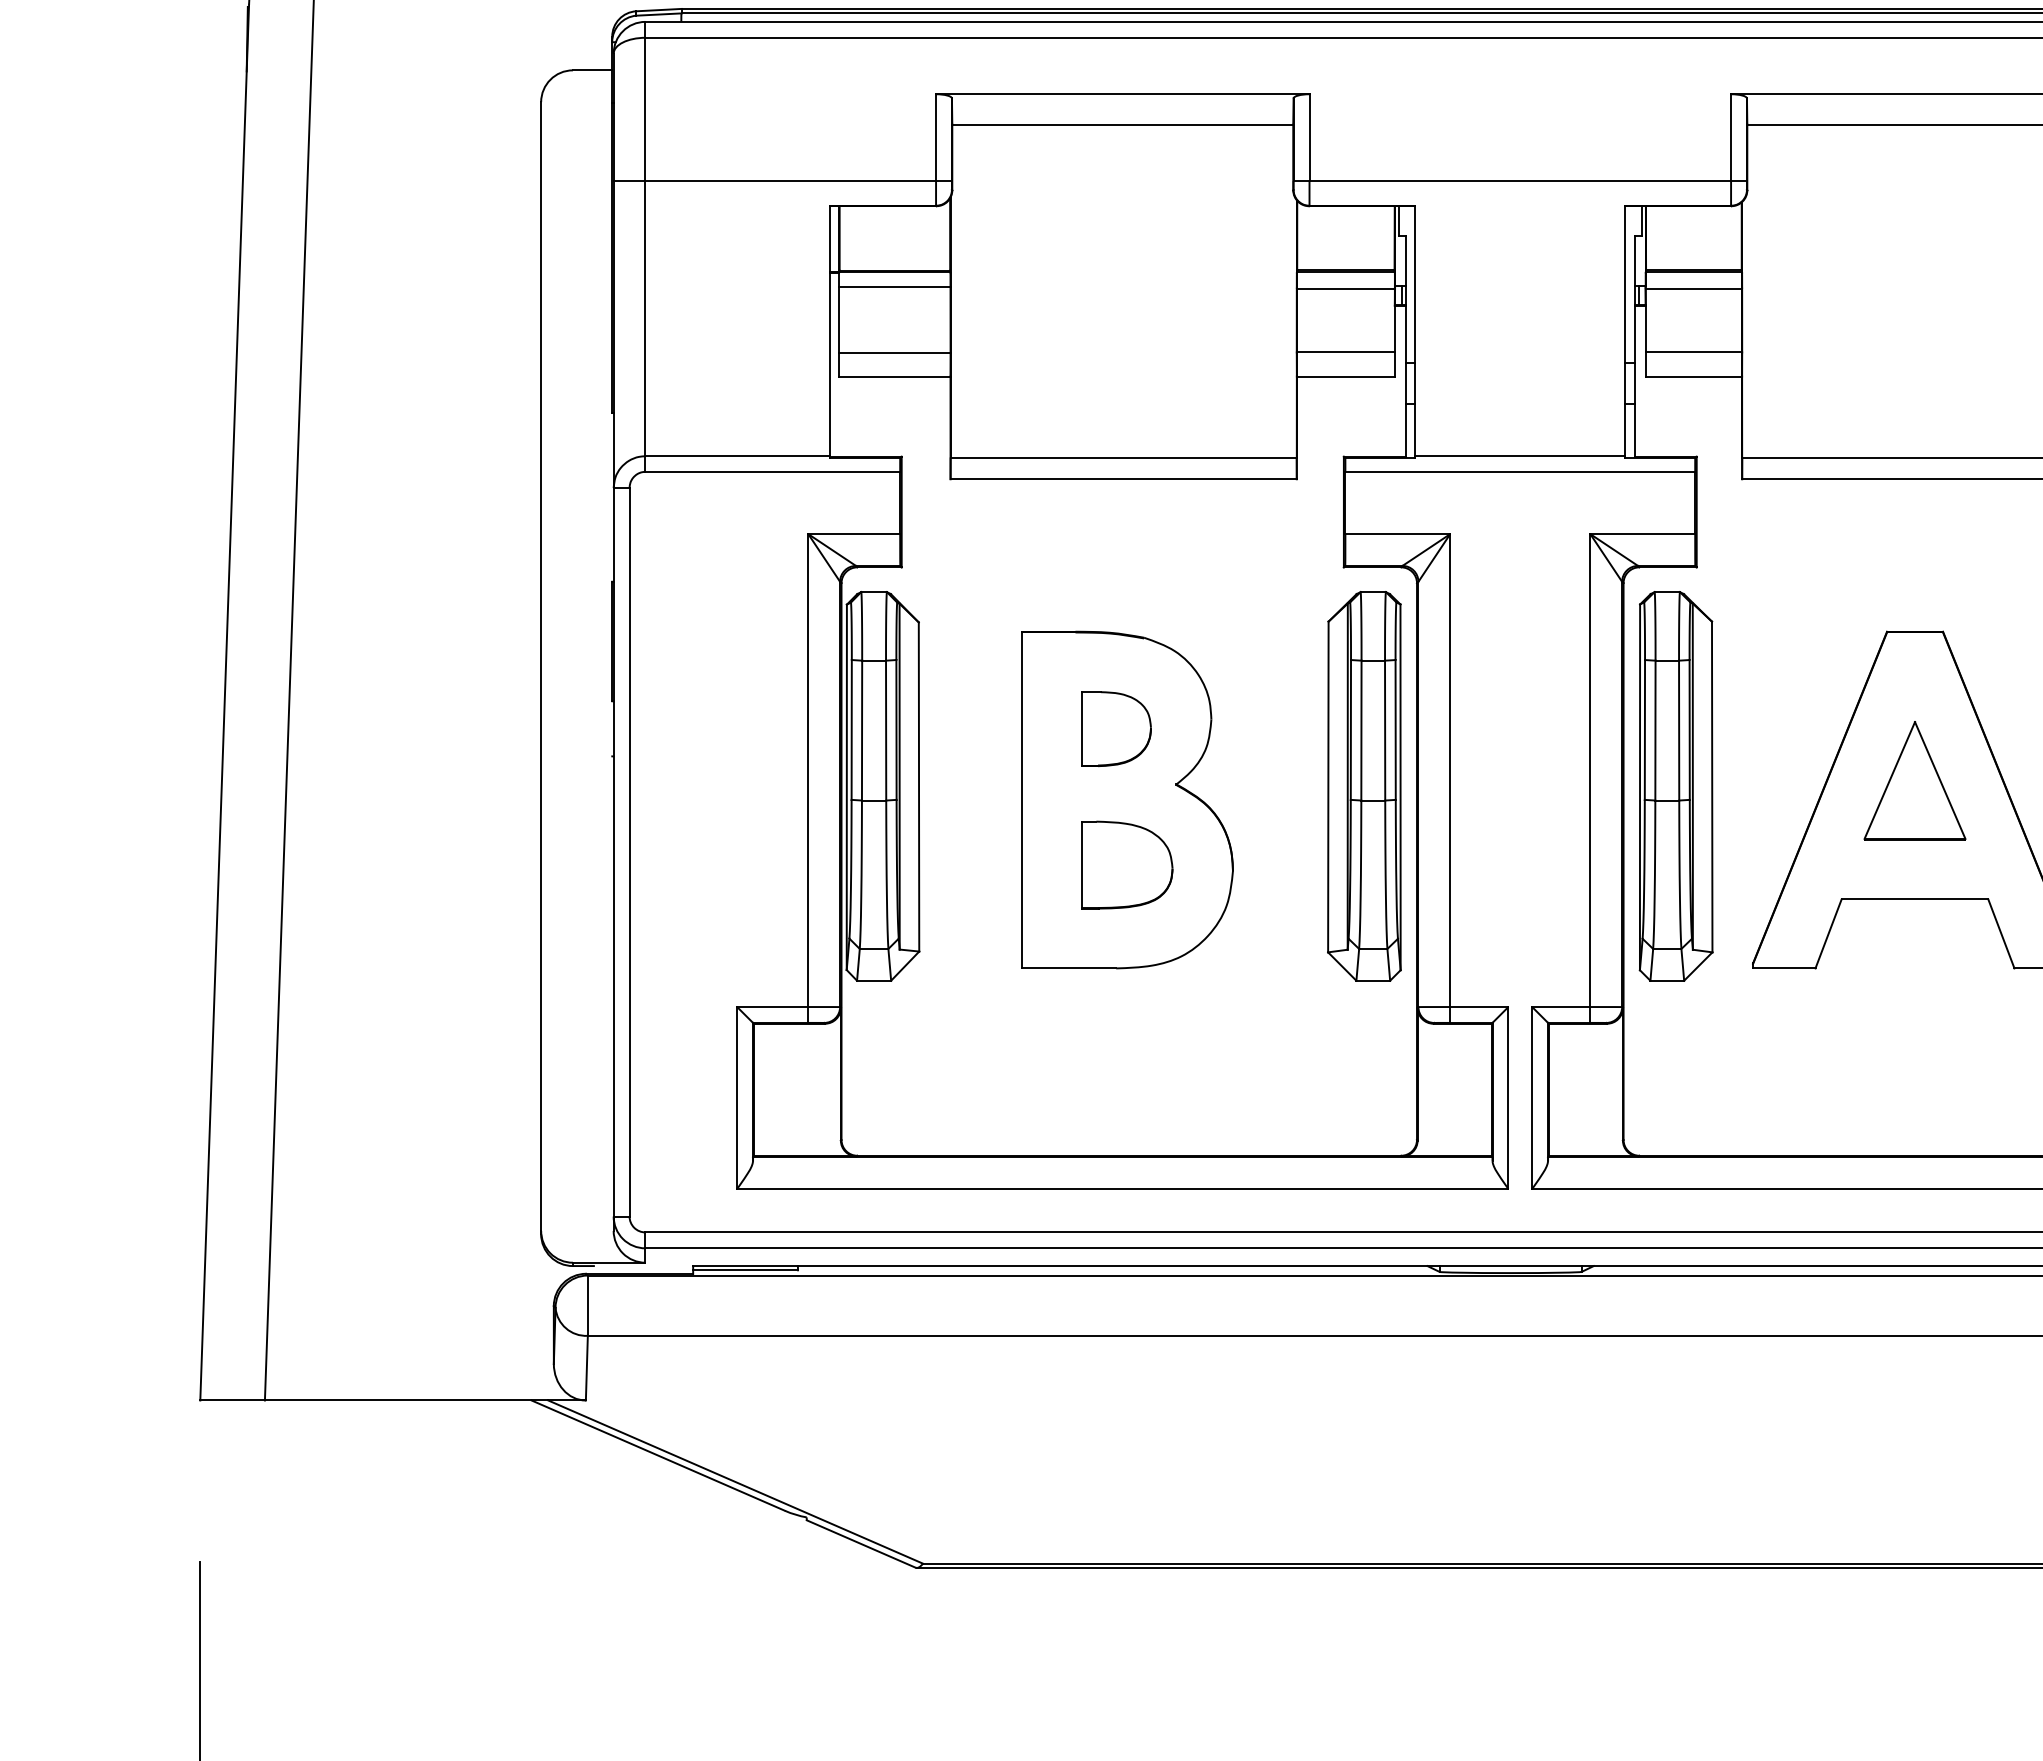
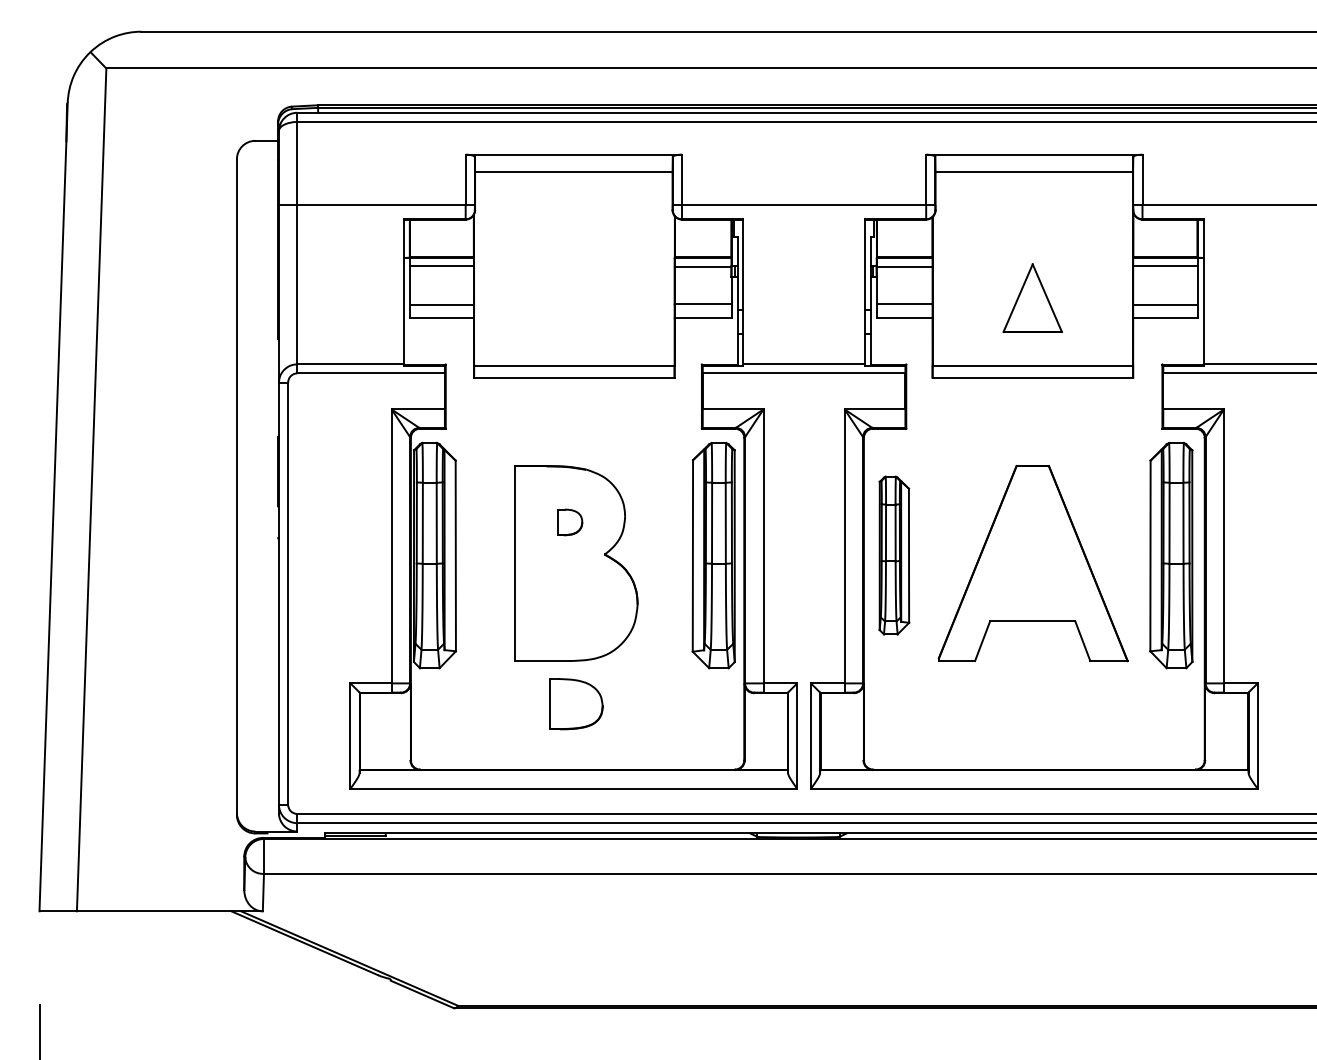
part: (1117, 729) -> (570, 522), size x0.6
part: (1914, 779) -> (1032, 297), moved
part: (1676, 786) -> (894, 555), size x0.7
part: (1127, 865) -> (576, 704), moved

